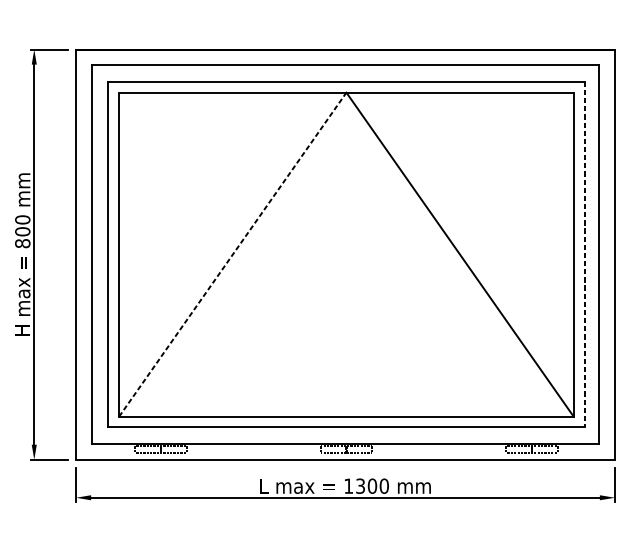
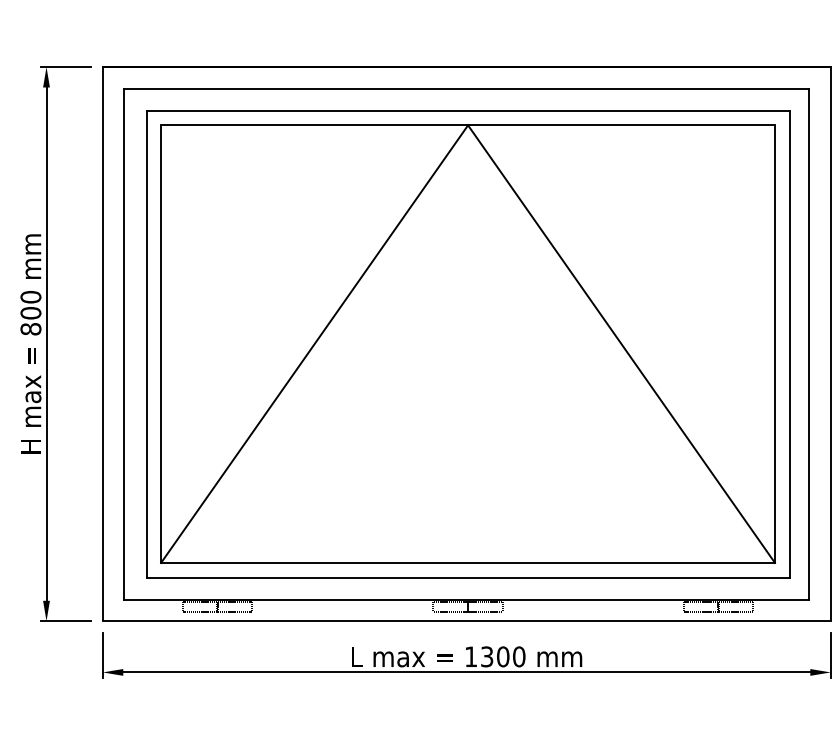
line: (232, 254) -> (314, 343), dashed -> solid
line: (584, 254) -> (789, 344), dashed -> solid

